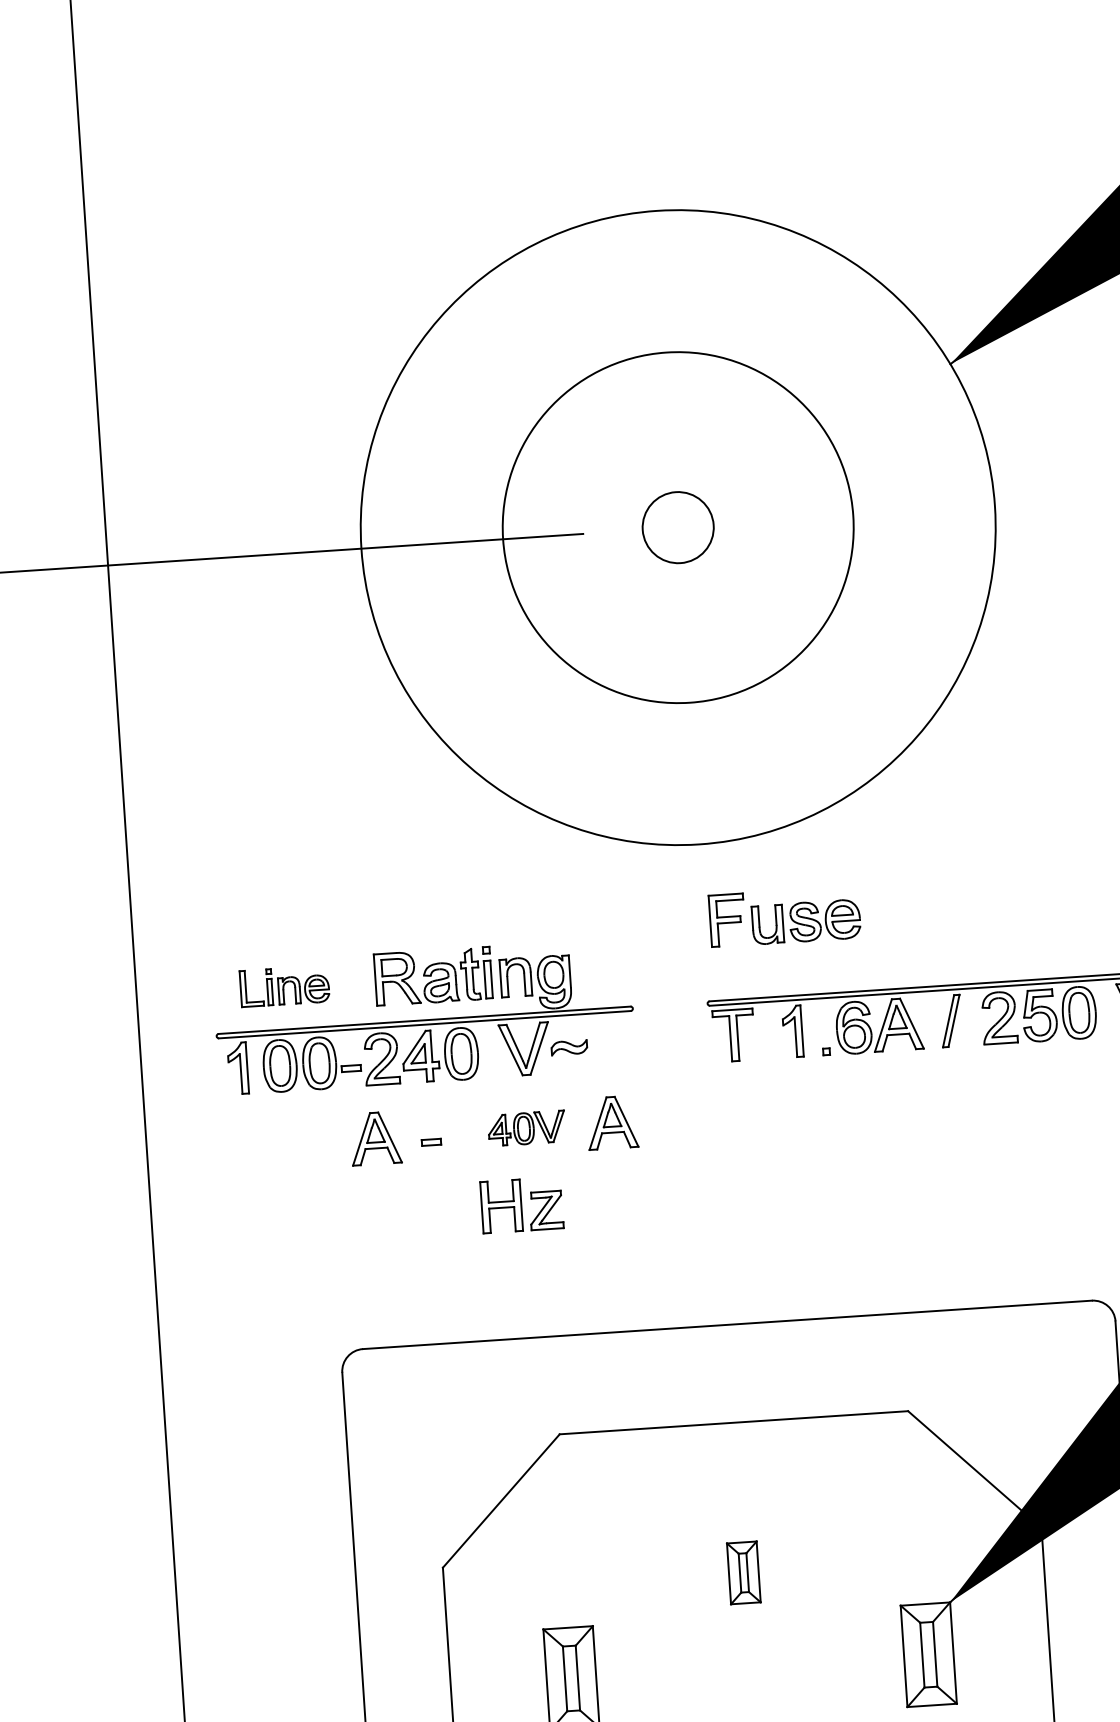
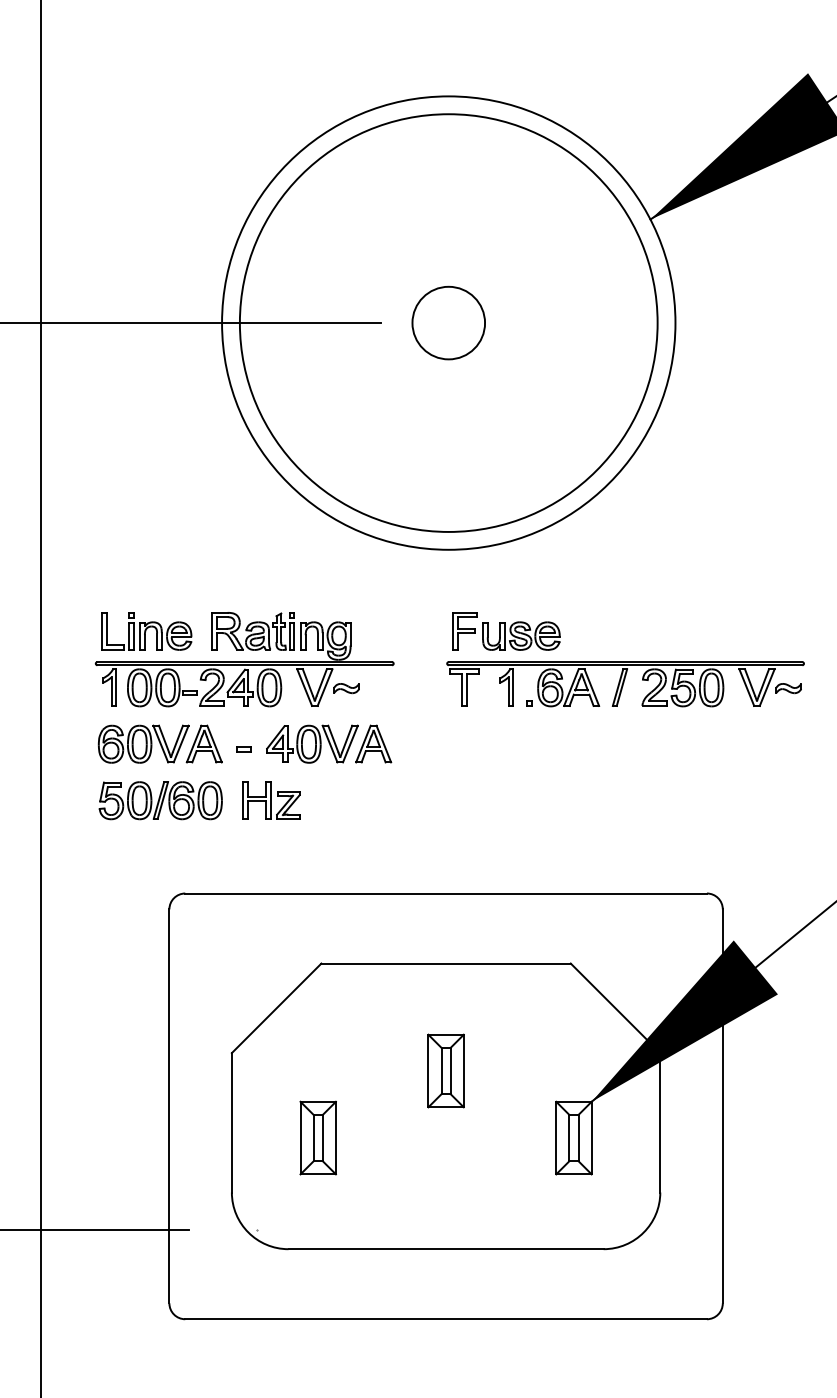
circle: (677, 526) -> (448, 322), size x1.43
circle: (677, 526) -> (448, 322), size x1.67
part: (785, 916) -> (506, 631), moved
part: (284, 986) -> (146, 631), size x1.43
part: (526, 1127) -> (312, 743), size x1.67
part: (290, 1143) -> (143, 743), added
part: (522, 1205) -> (271, 800), moved
part: (319, 1221) -> (160, 800), added
part: (743, 1572) -> (445, 1070), size x1.67

